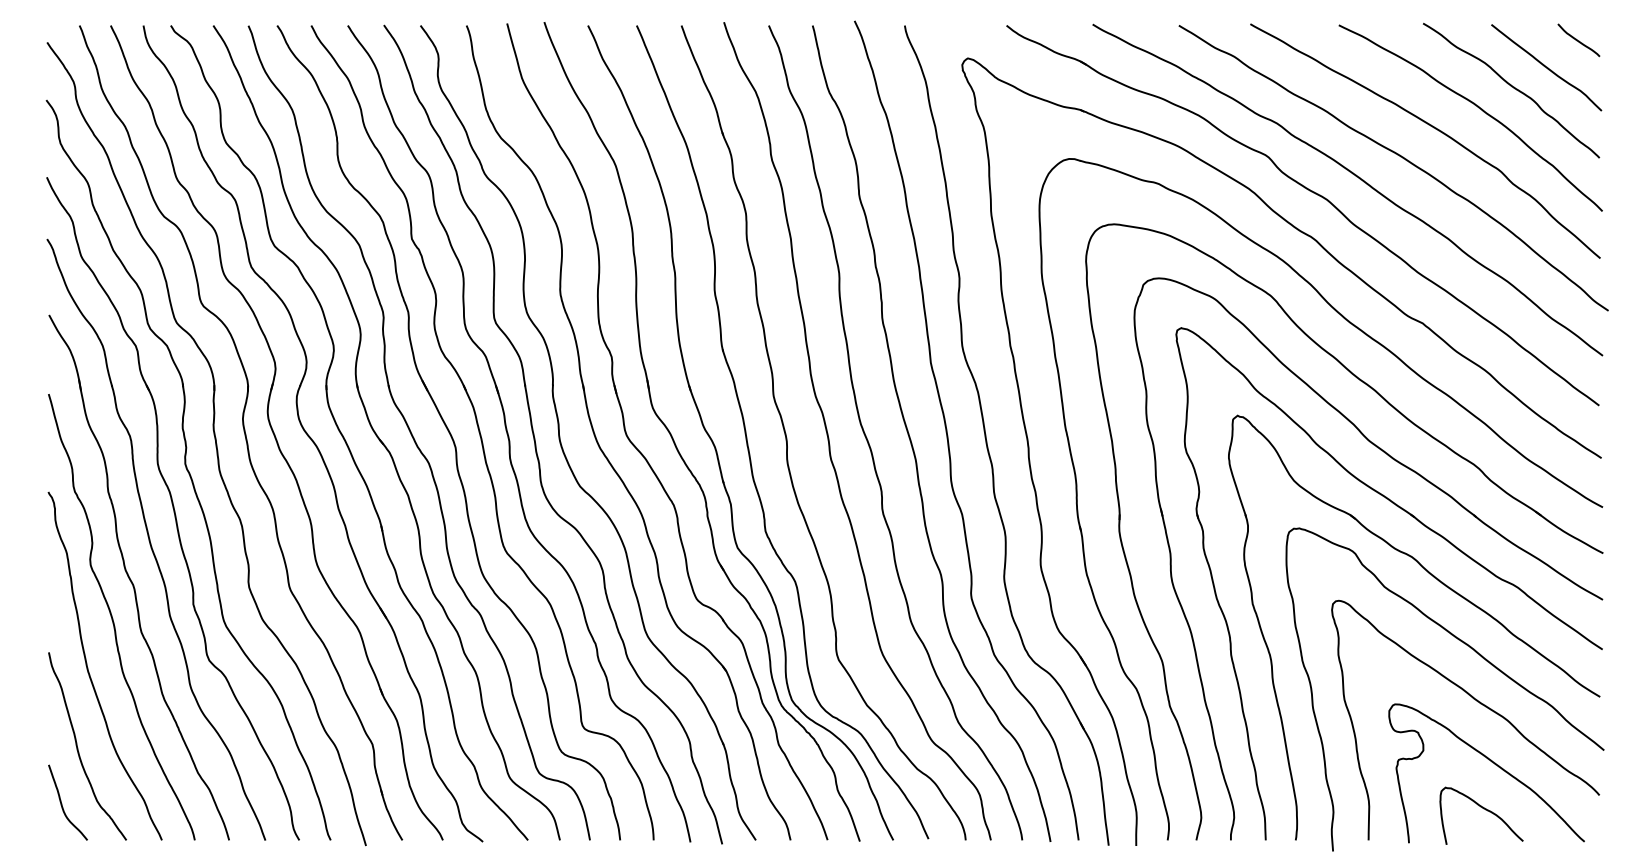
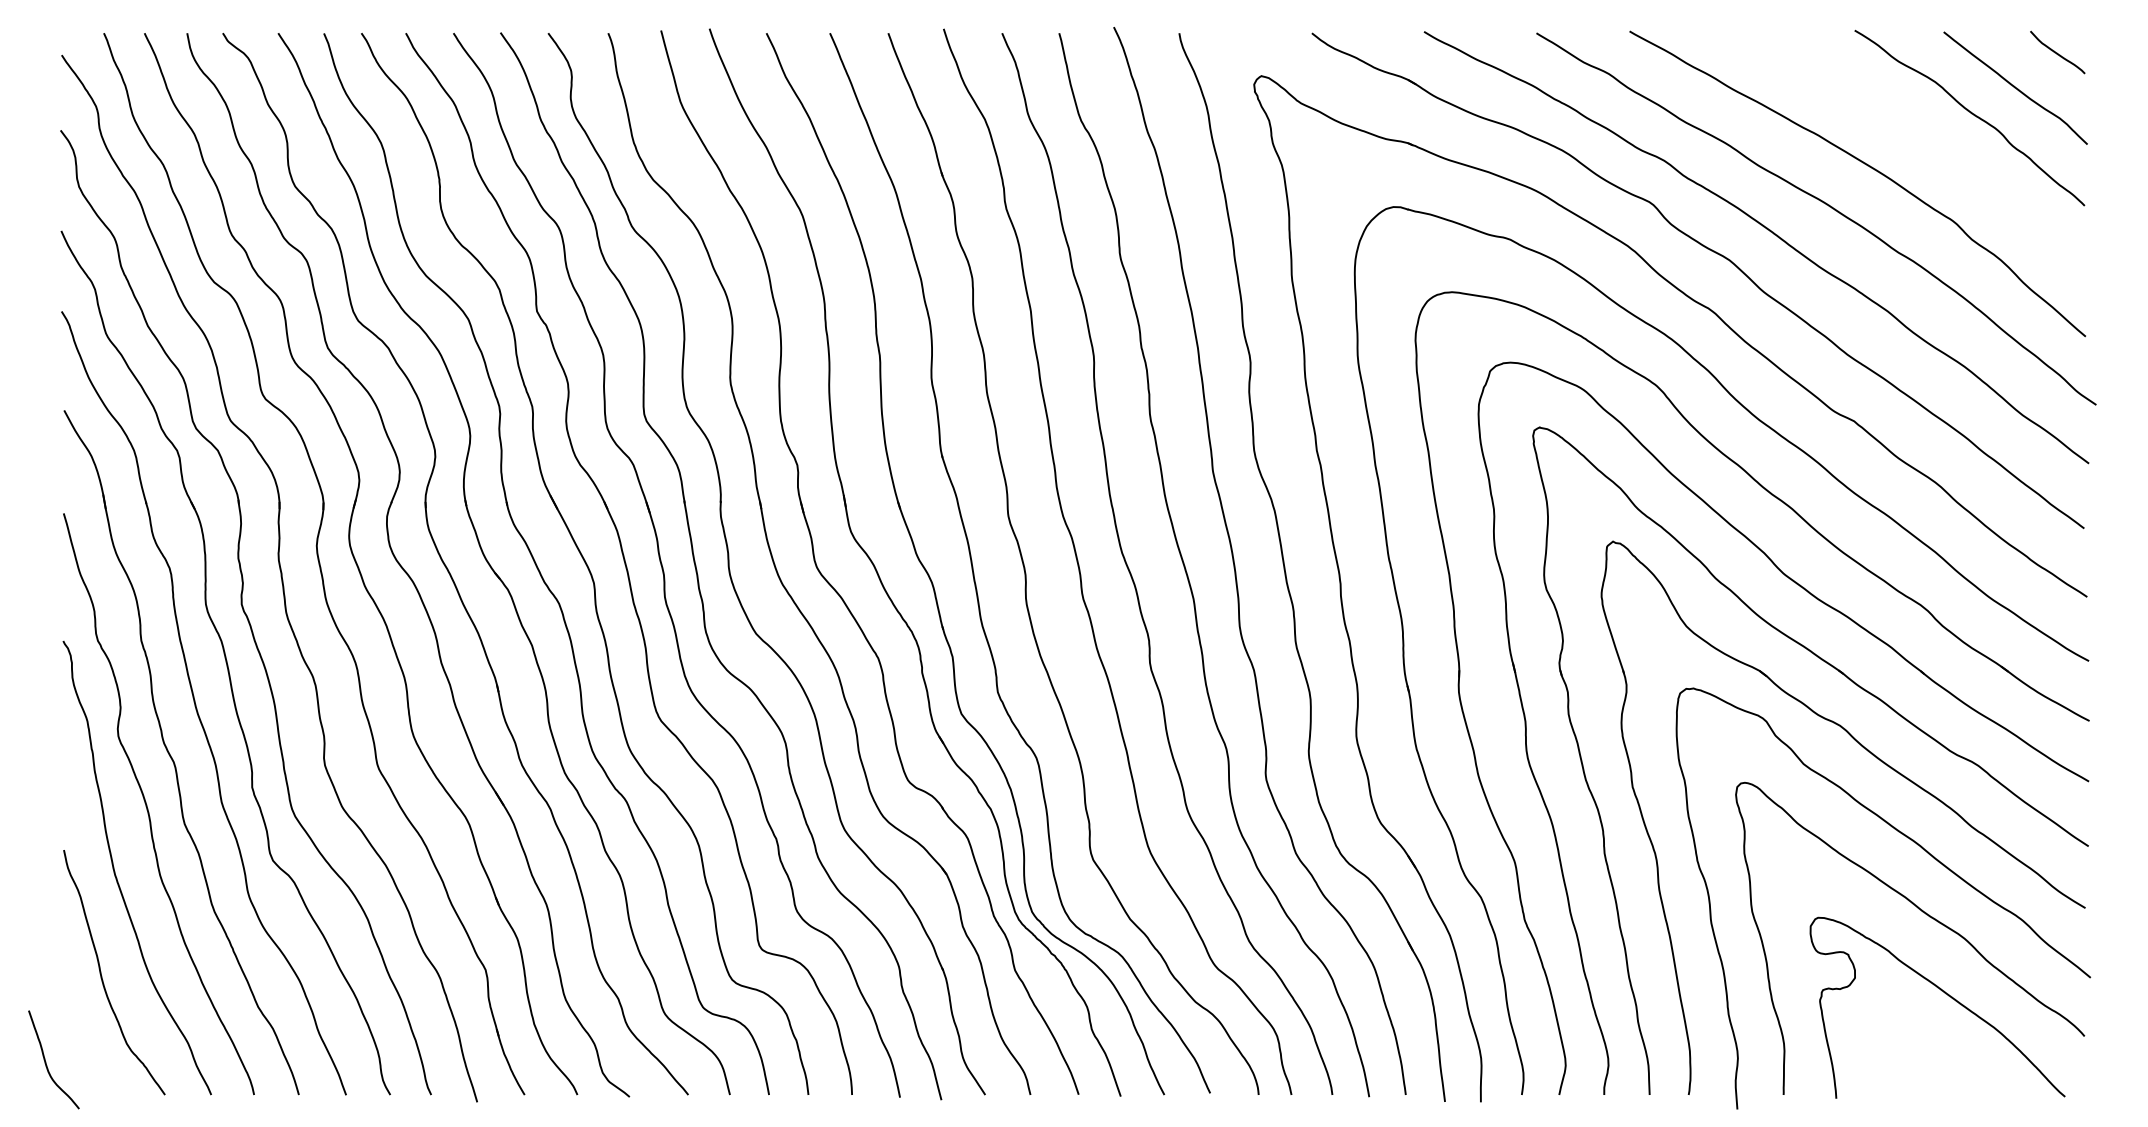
curve: (1478, 107) -> (1926, 140), removed
curve: (62, 803) -> (46, 1061), moved
curve: (1485, 810) -> (1935, 1055), removed

